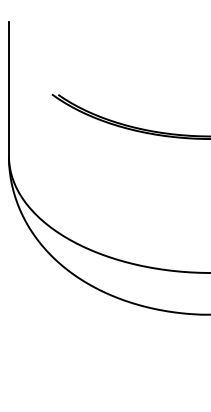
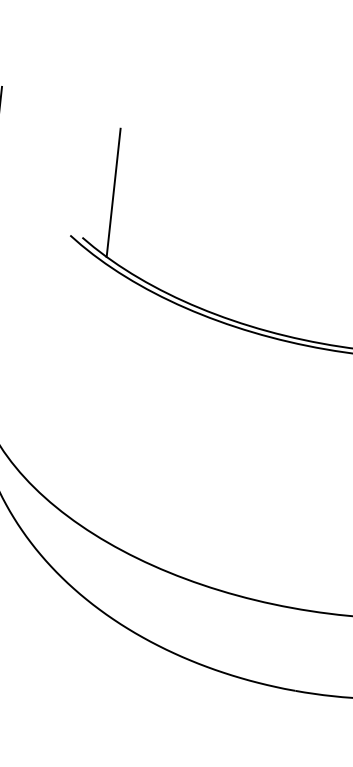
line: (71, 70) -> (113, 193), added

